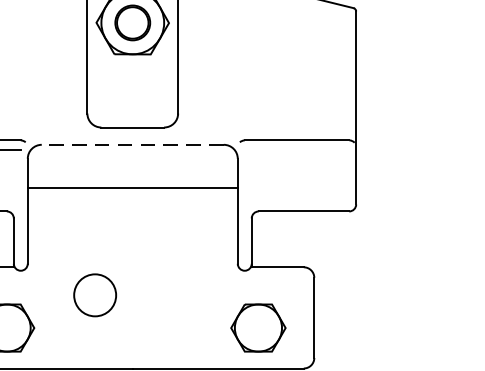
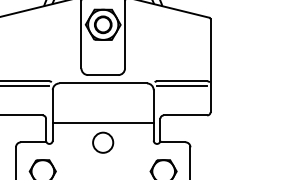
line: (133, 144) -> (103, 83), dashed -> solid
line: (297, 149) -> (182, 85), added
line: (131, 186) -> (102, 122), moved
circle: (95, 294) -> (103, 142), moved

